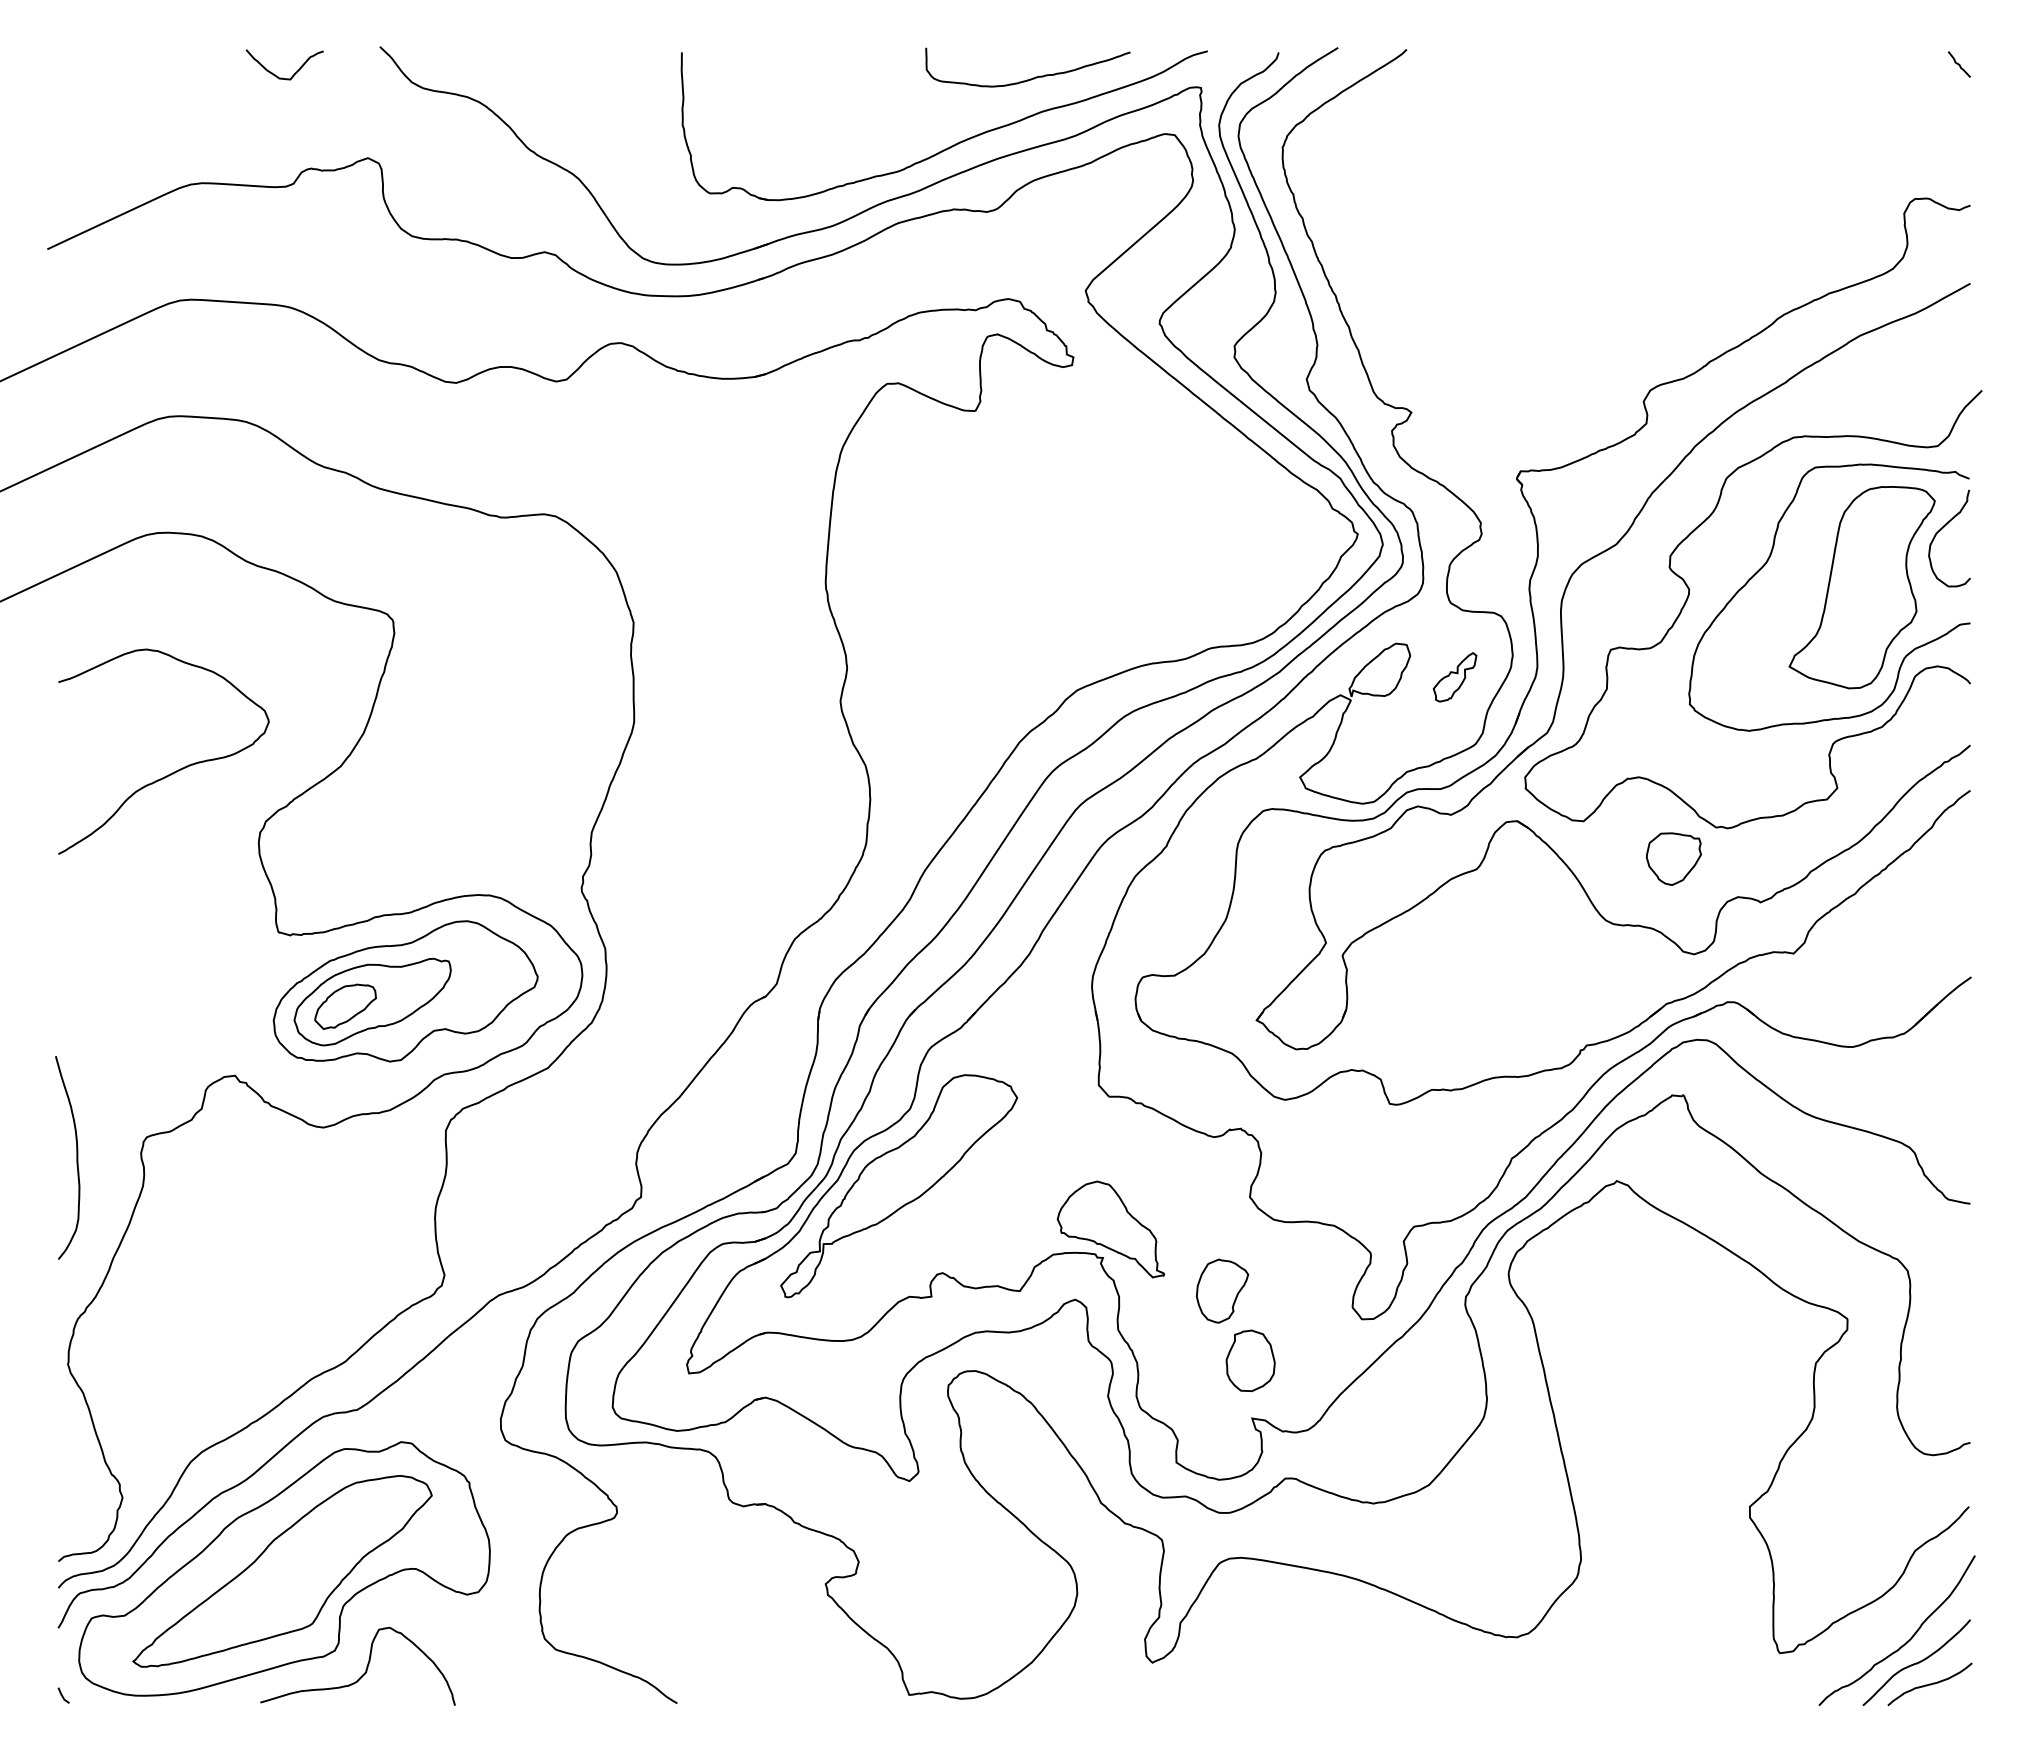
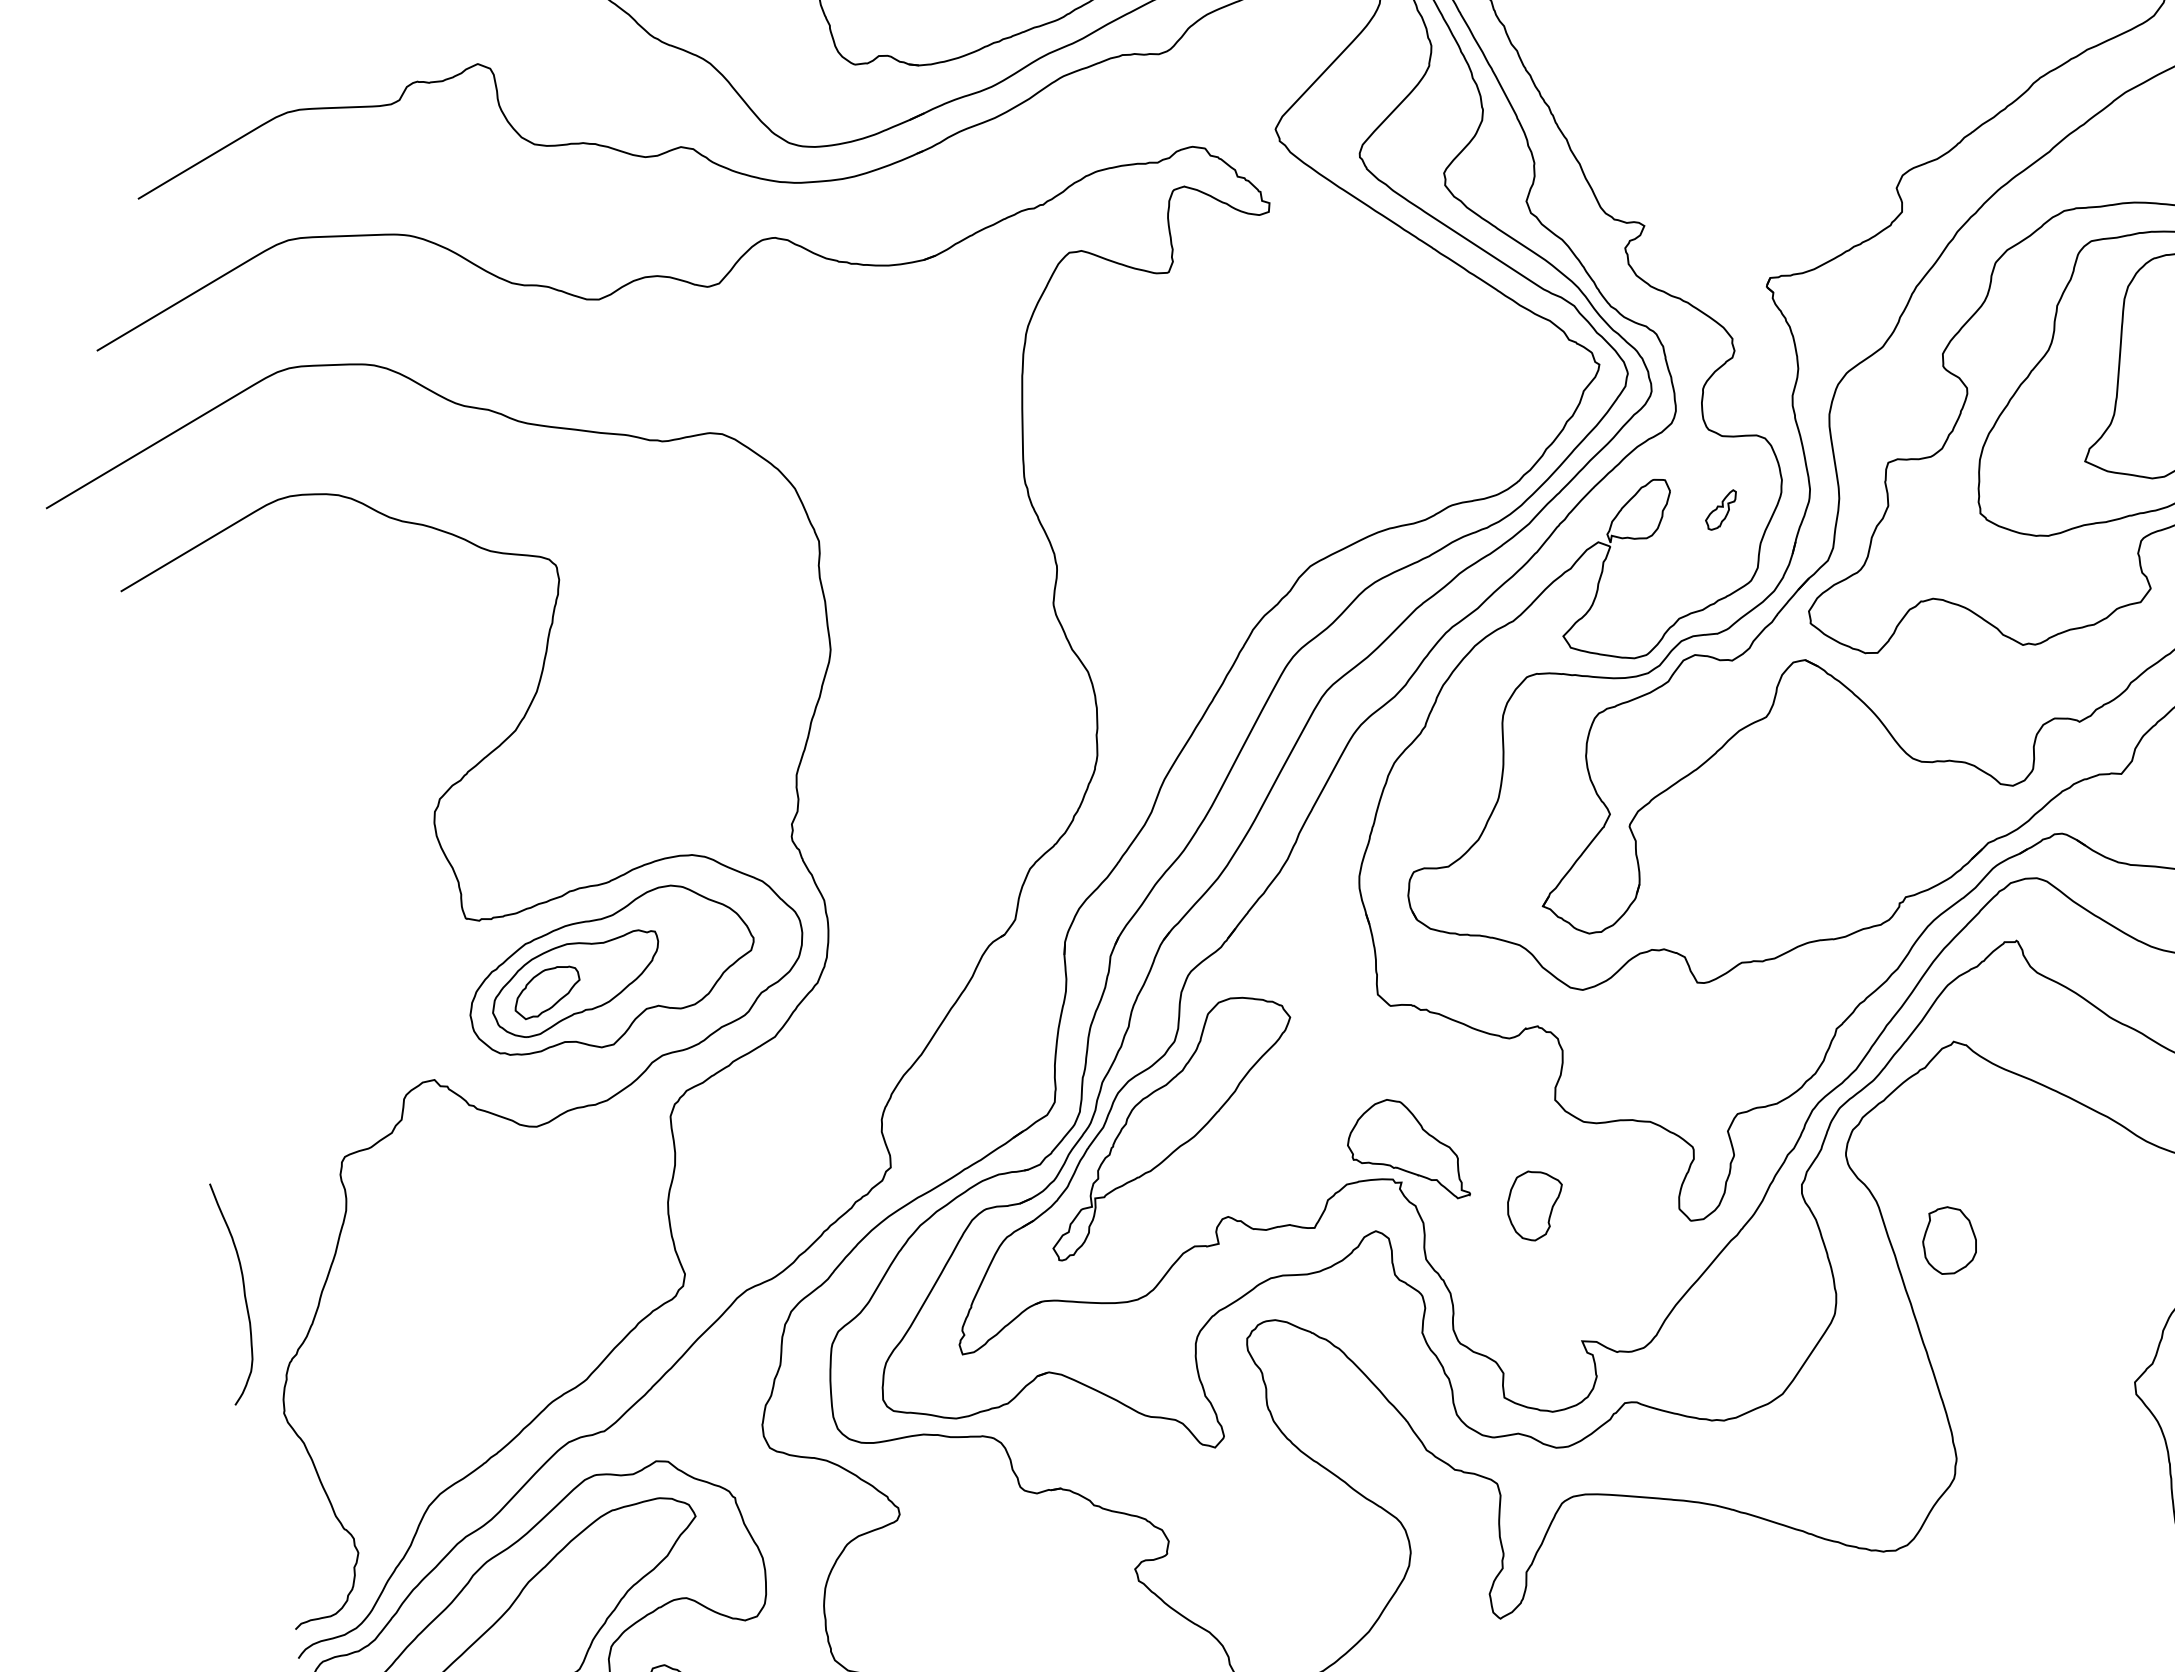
part: (1454, 677) -> (1720, 510), size x0.7
curve: (174, 771) -> (334, 754), removed
part: (1673, 858) -> (1979, 683), removed
curve: (76, 1157) -> (243, 1291), moved
part: (1250, 1360) -> (1949, 1240), moved

